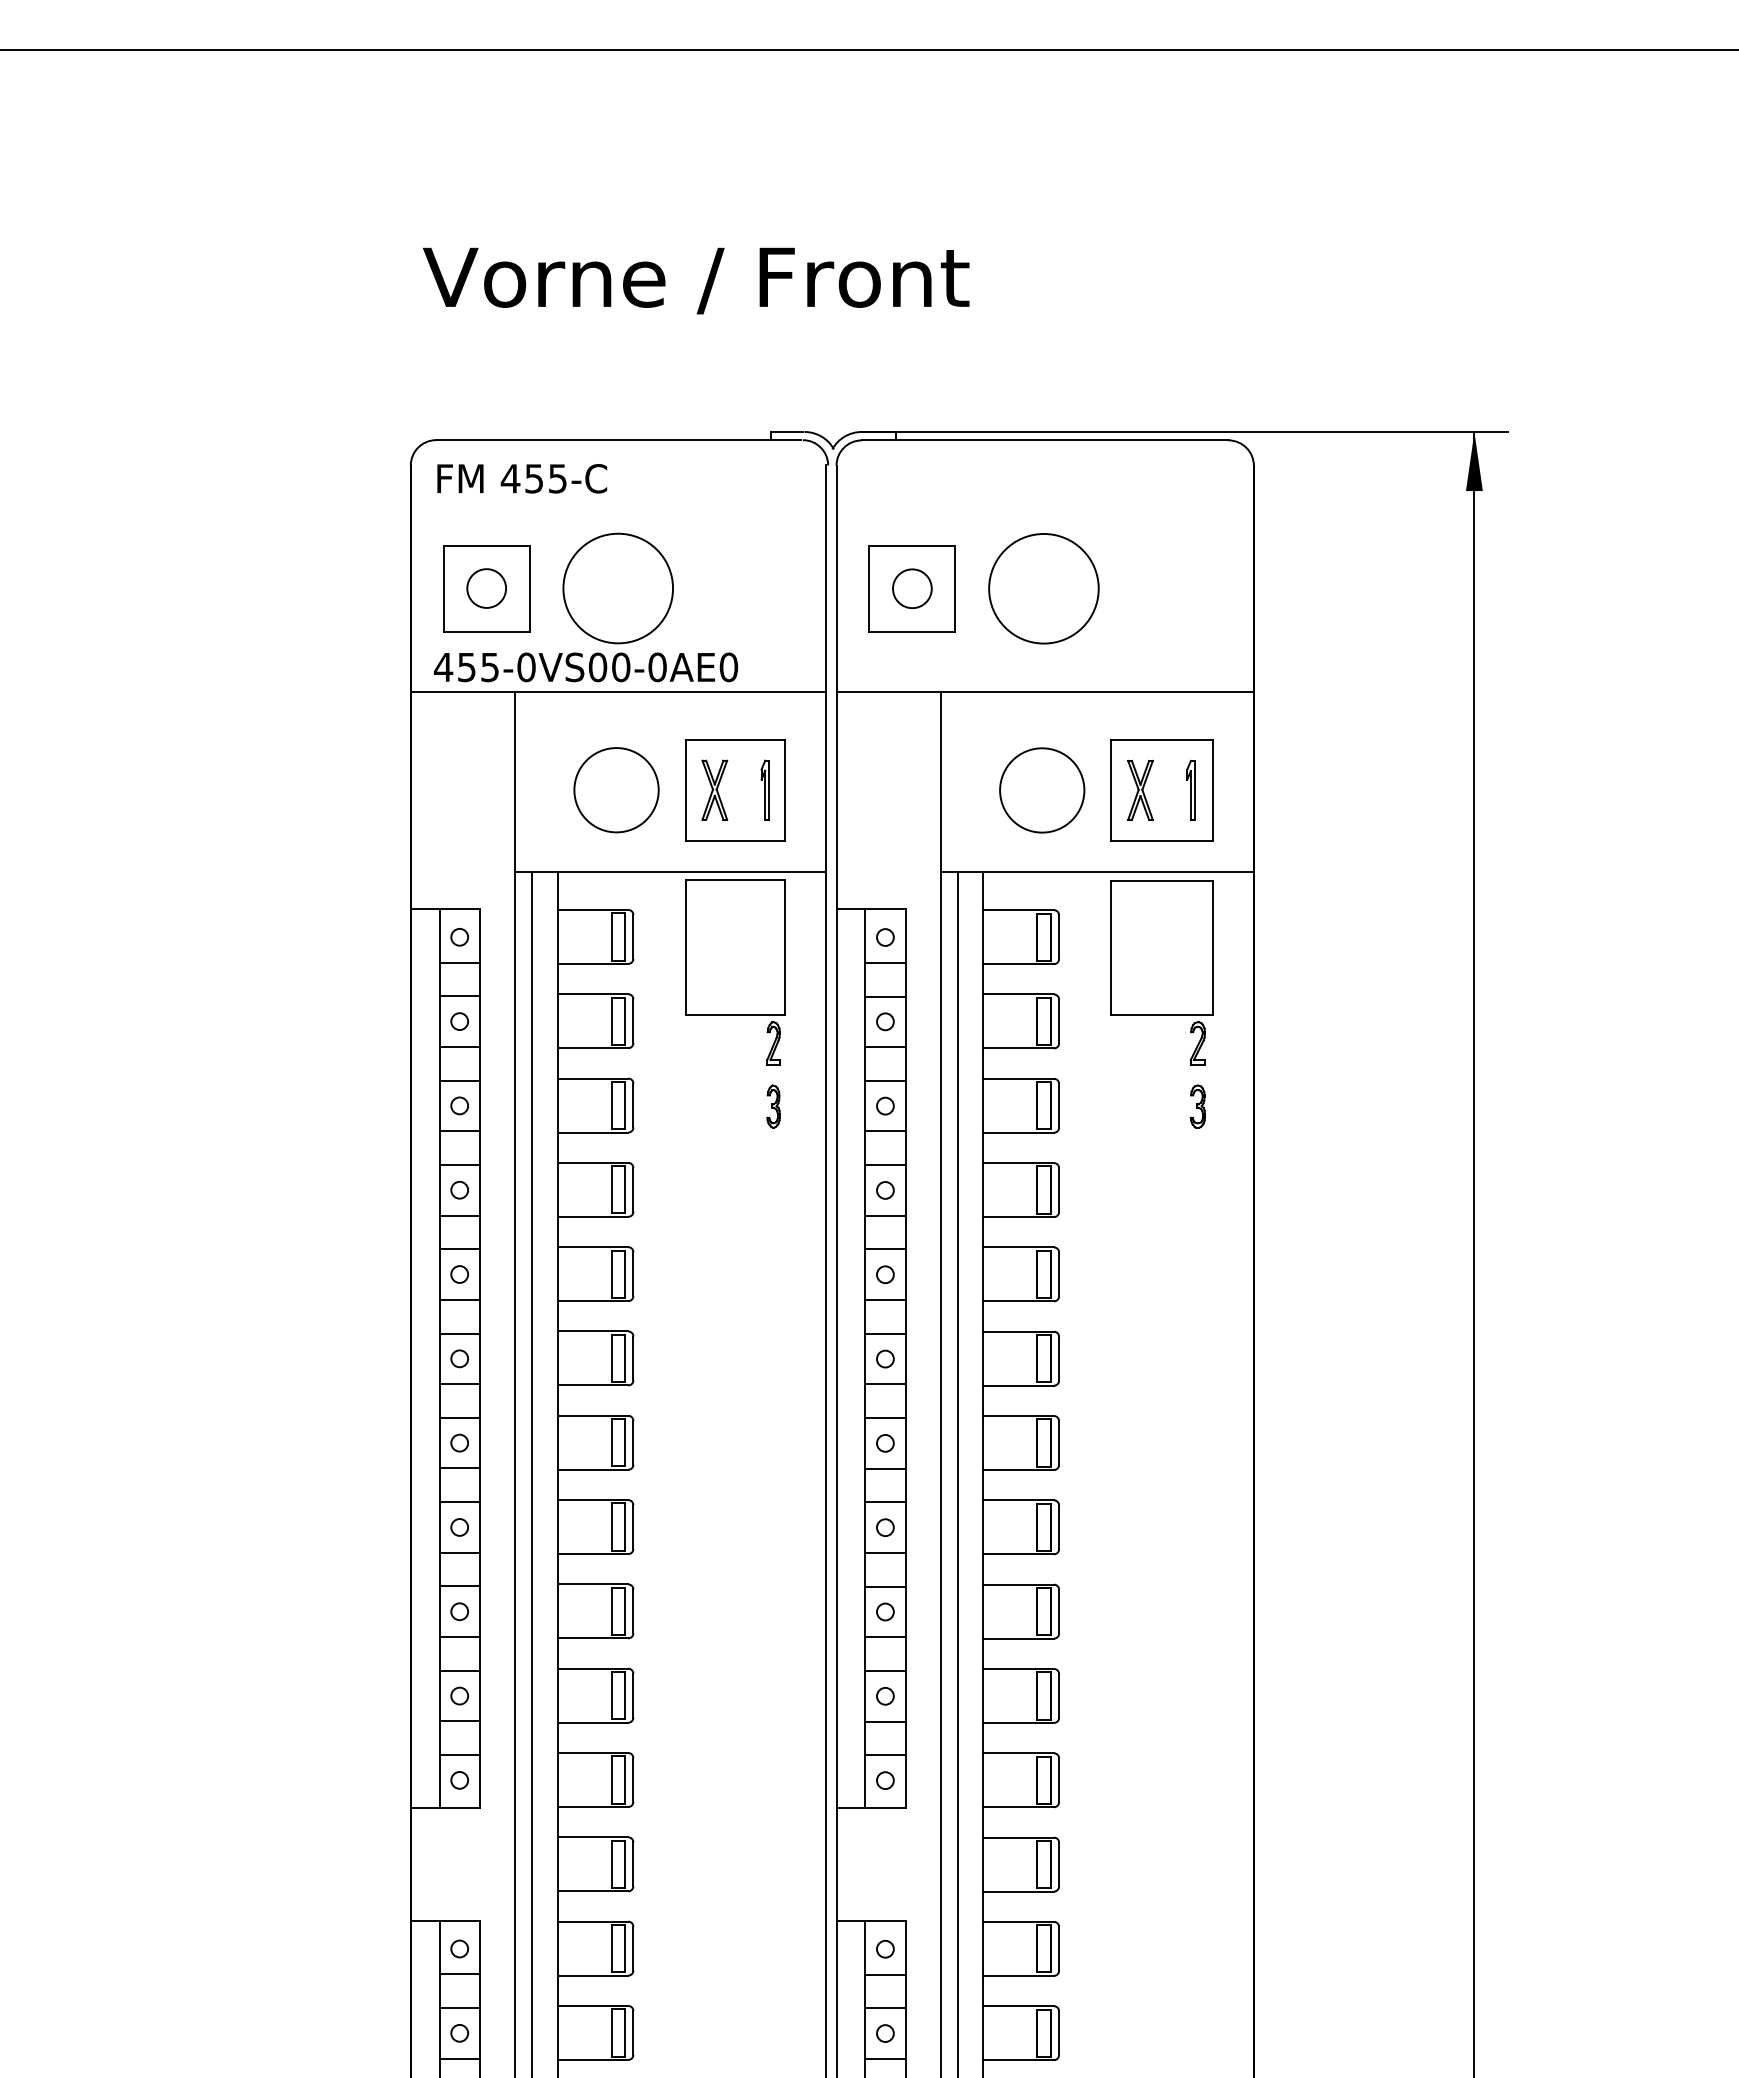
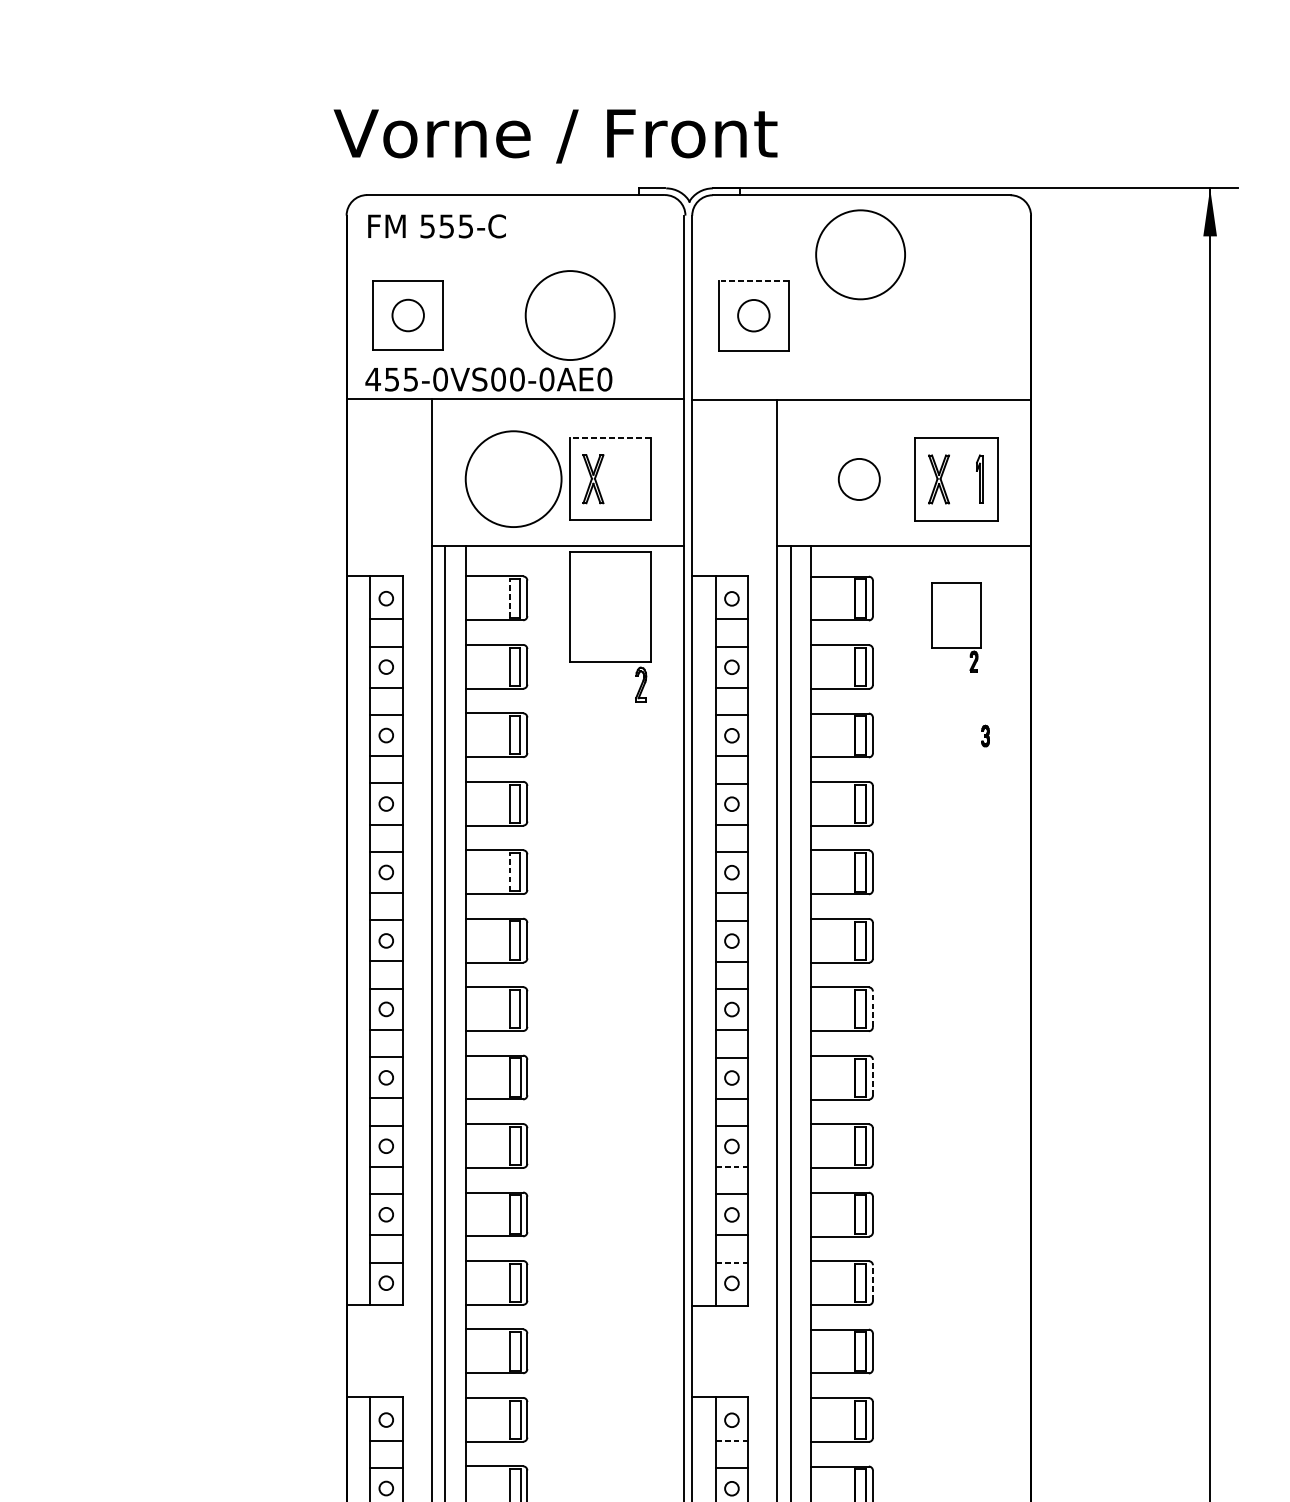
text: (696, 280) -> (555, 136), moved
text: (510, 478) -> (427, 226), 455-C -> 555-C
line: (912, 545) -> (753, 280), solid -> dashed
circle: (617, 588) -> (569, 315), moved
circle: (1043, 588) -> (860, 254), moved
line: (735, 739) -> (610, 438), solid -> dashed
part: (764, 789) -> (633, 478), removed
circle: (616, 790) -> (513, 479), size x1.4
circle: (1042, 790) -> (859, 479), size x0.6
line: (611, 936) -> (509, 598), solid -> dashed
part: (1161, 972) -> (956, 627), size x0.6
part: (773, 1106) -> (641, 736), removed
part: (1197, 1106) -> (985, 736), size x0.6
line: (611, 1274) -> (509, 872), solid -> dashed
line: (1059, 1443) -> (873, 1009), solid -> dashed
line: (1059, 1527) -> (873, 1077), solid -> dashed
line: (884, 1637) -> (731, 1167), solid -> dashed
line: (884, 1755) -> (731, 1262), solid -> dashed
line: (1059, 1780) -> (873, 1283), solid -> dashed
line: (884, 1974) -> (731, 1440), solid -> dashed

